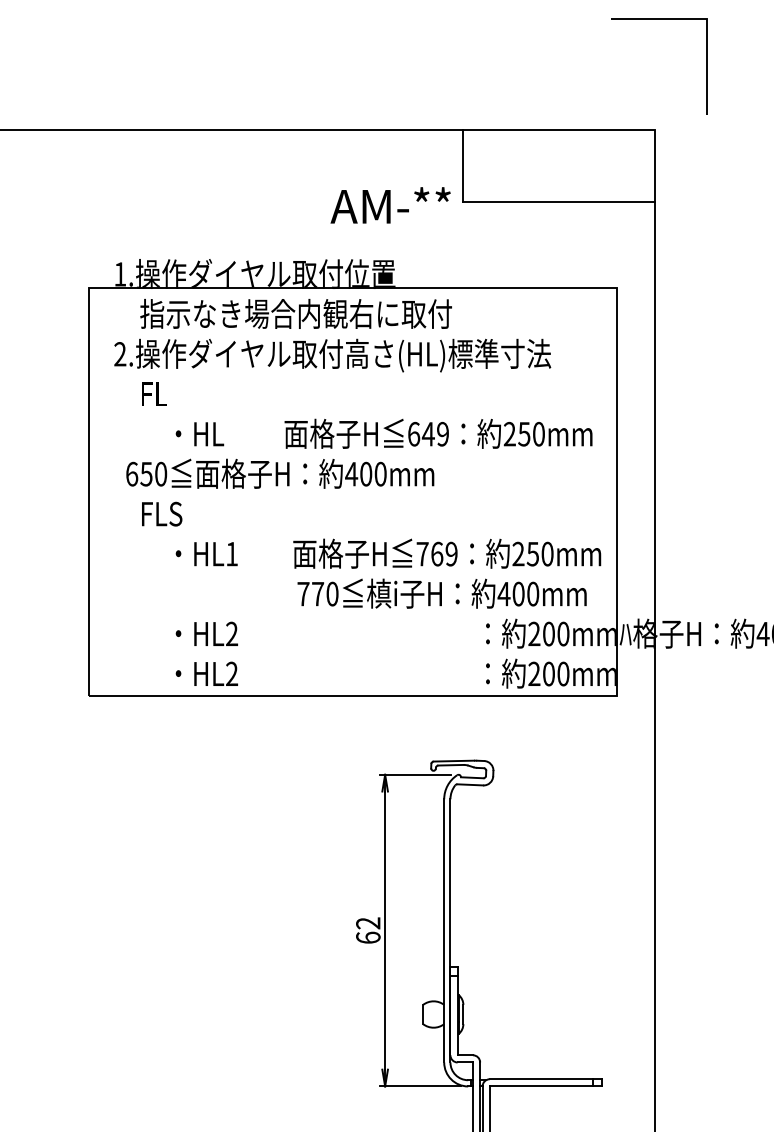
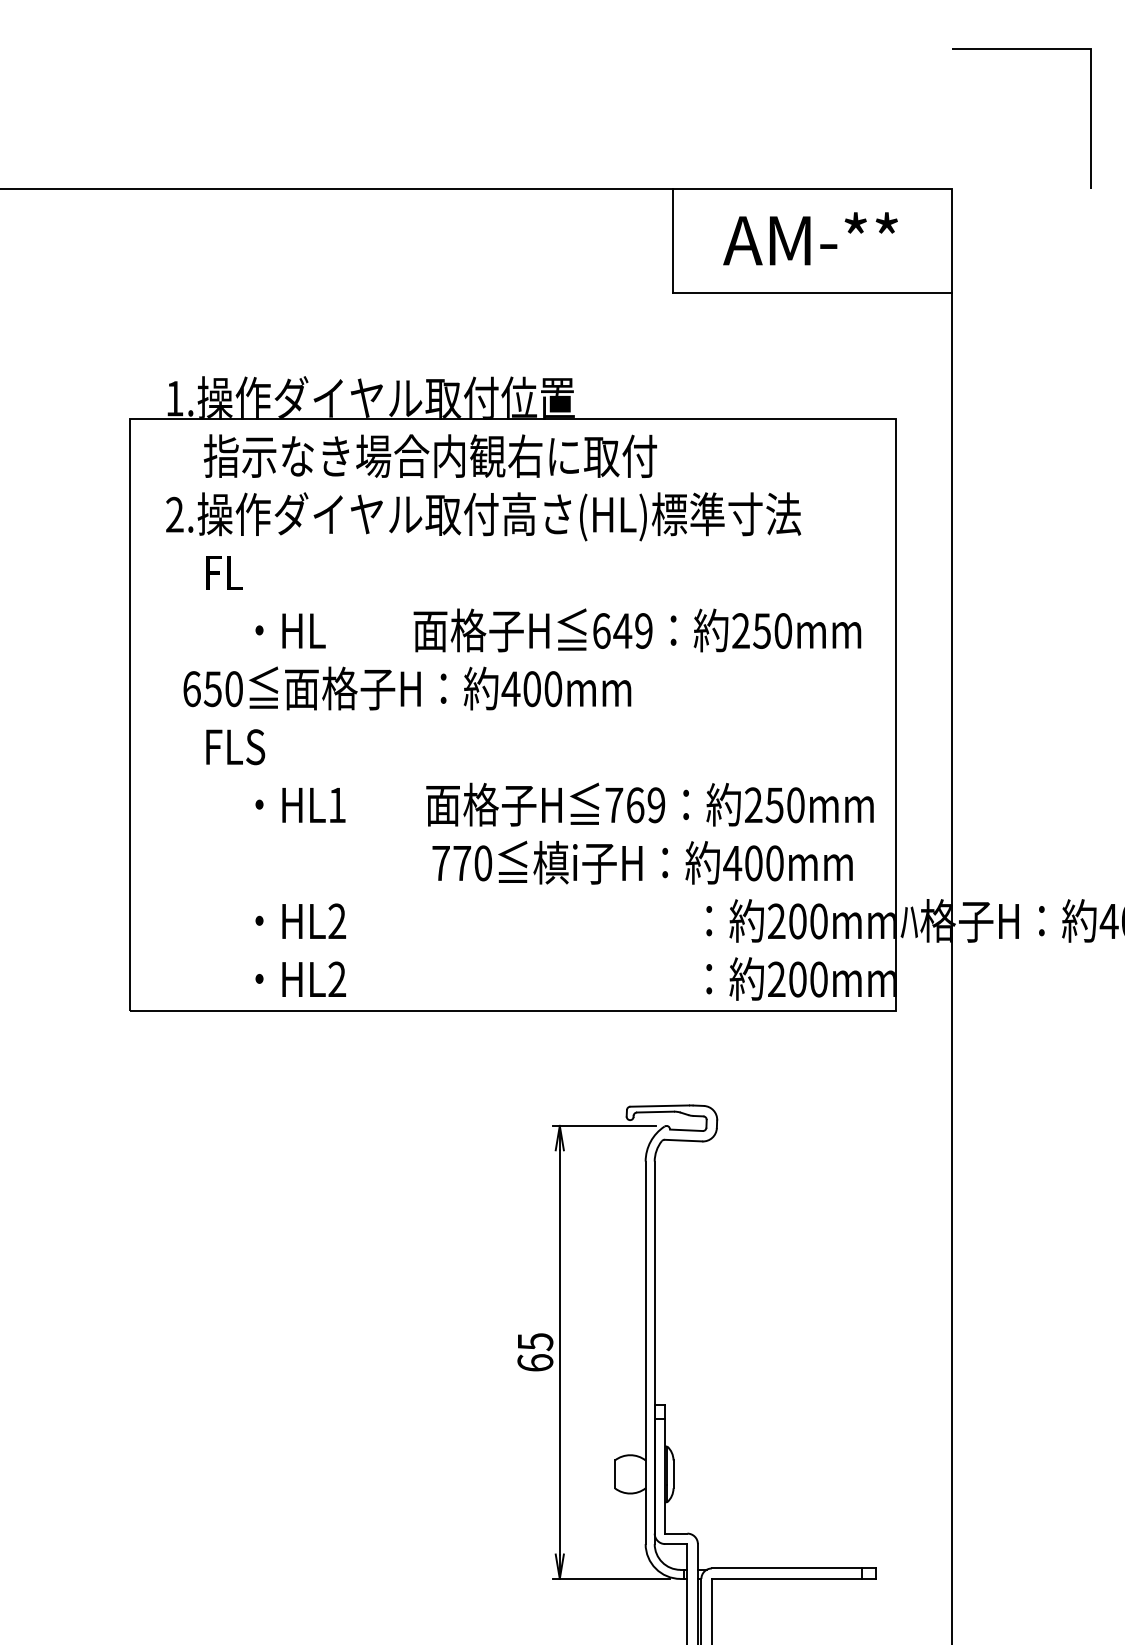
line: (659, 19) -> (1022, 50), moved
text: (390, 205) -> (810, 238), moved
text: (368, 923) -> (535, 1342), 62 -> 65

